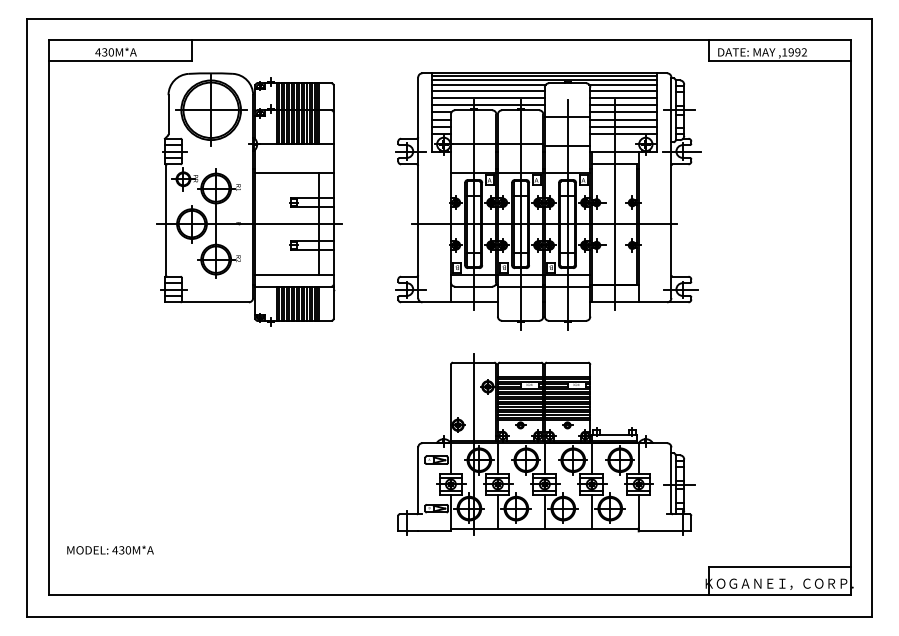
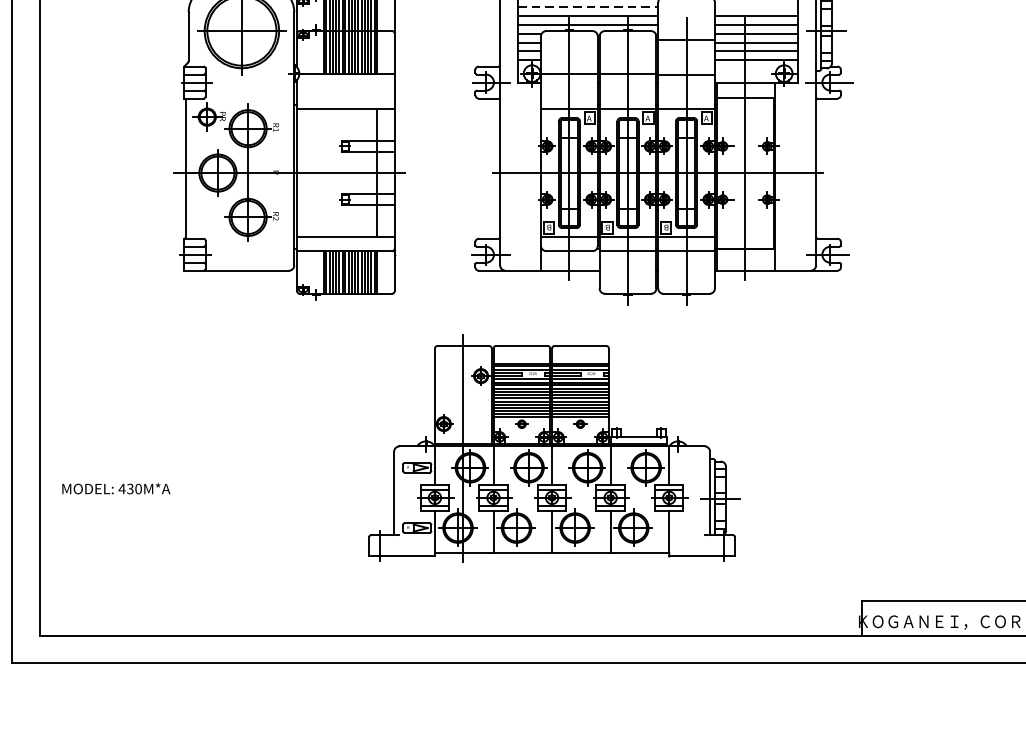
line: (489, 91) -> (589, 7), solid -> dashed
line: (623, 91) -> (756, 7), removed
part: (546, 444) -> (554, 448), moved
text: (110, 549) -> (116, 488), moved

